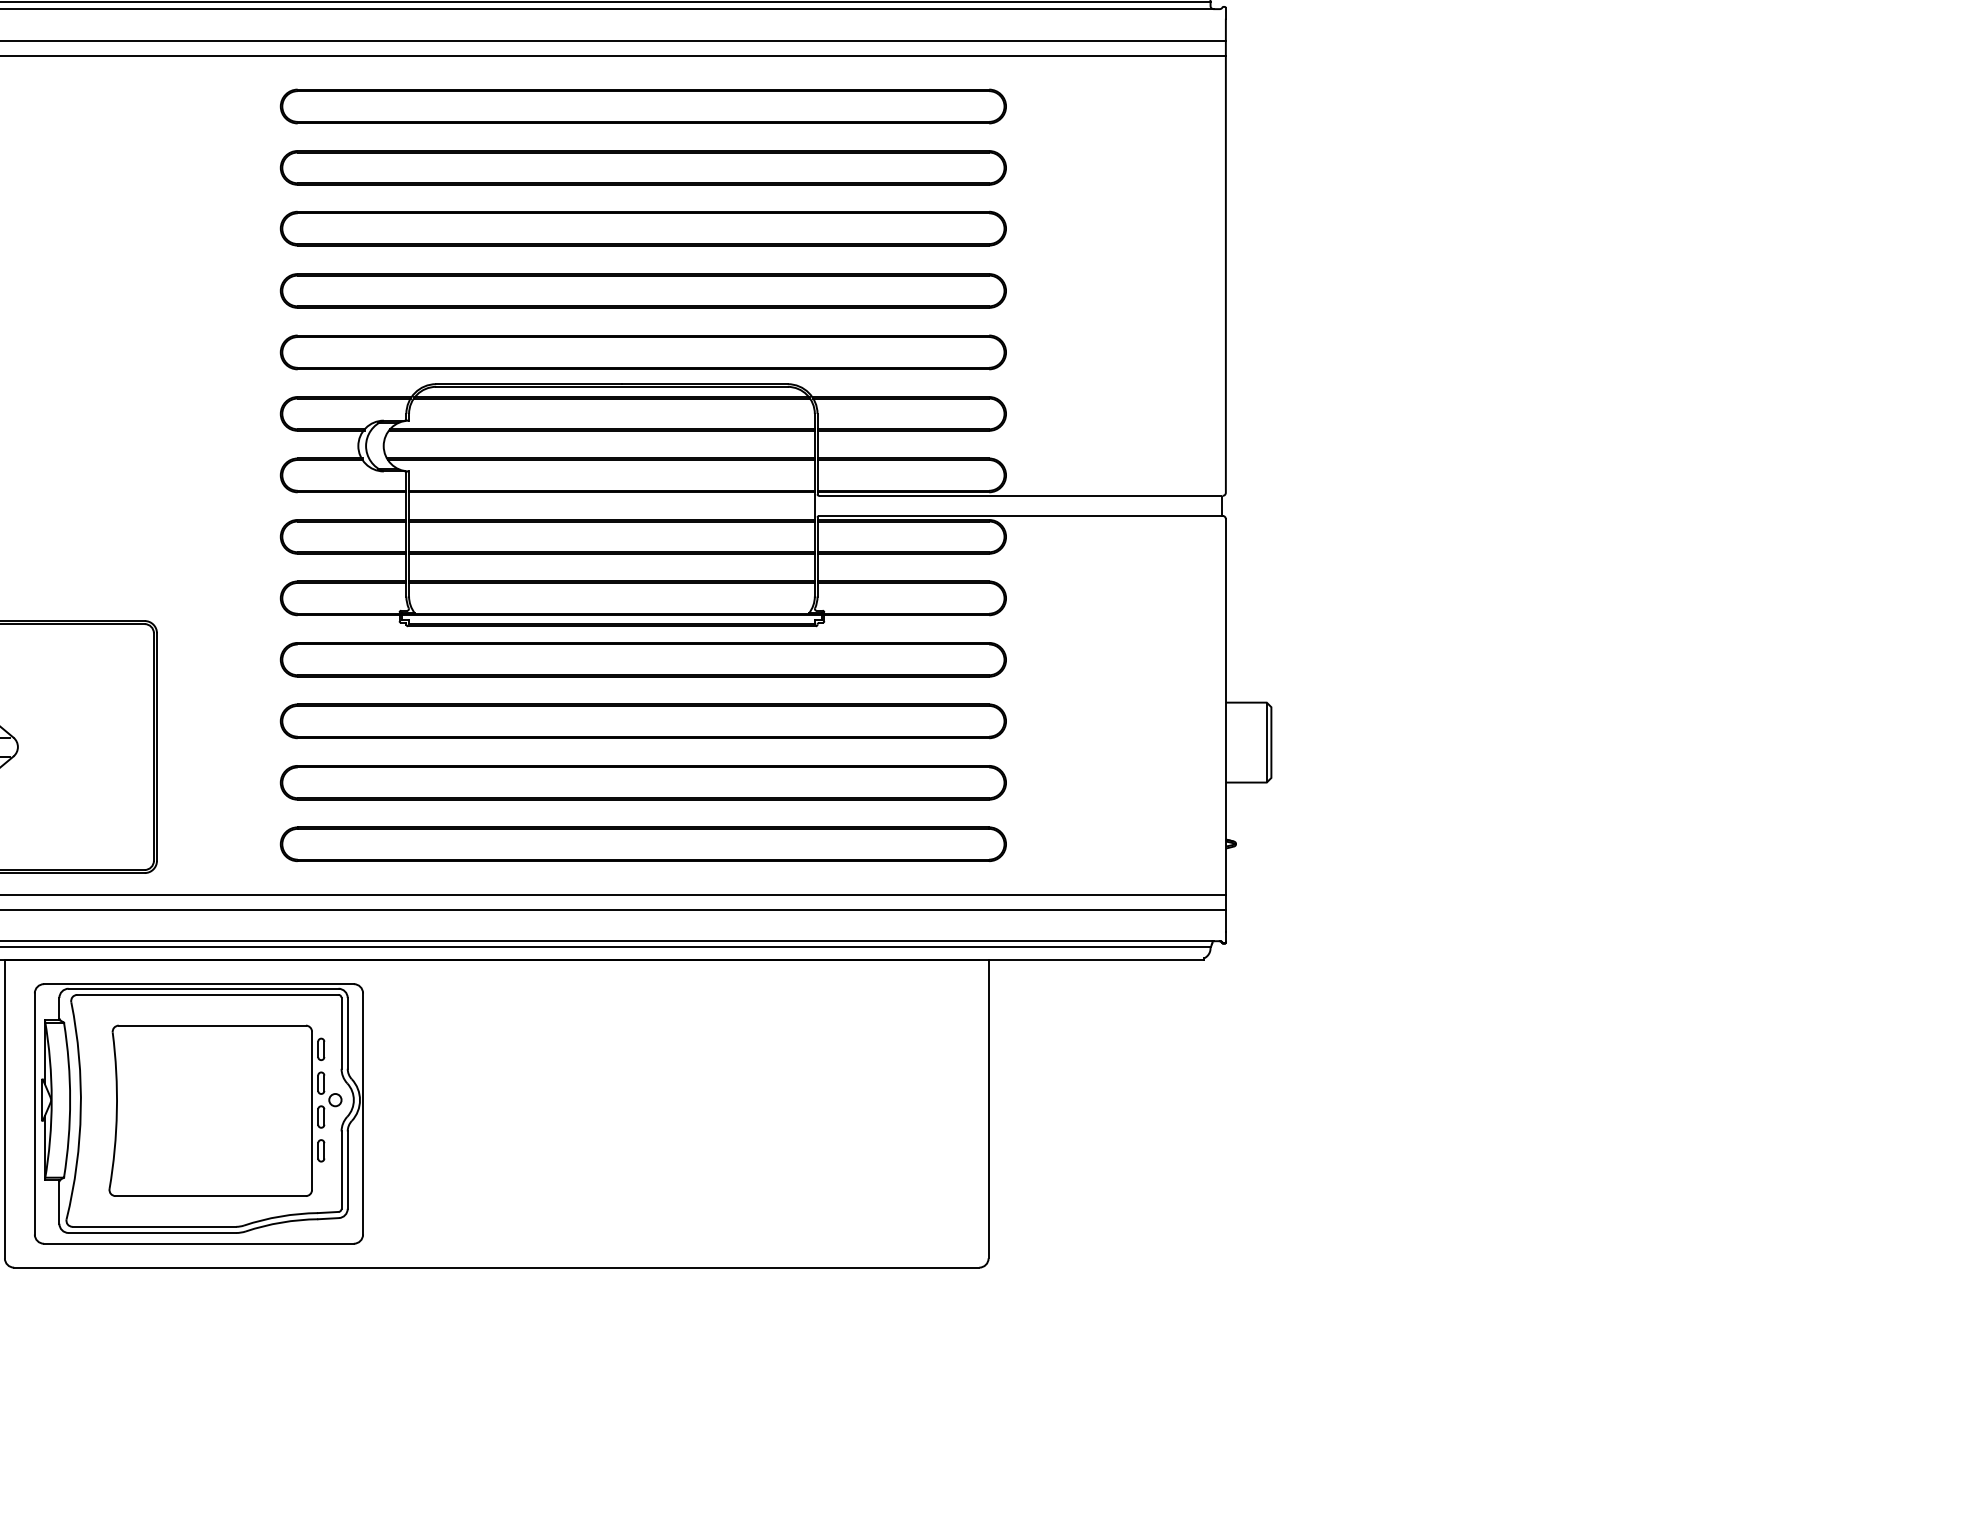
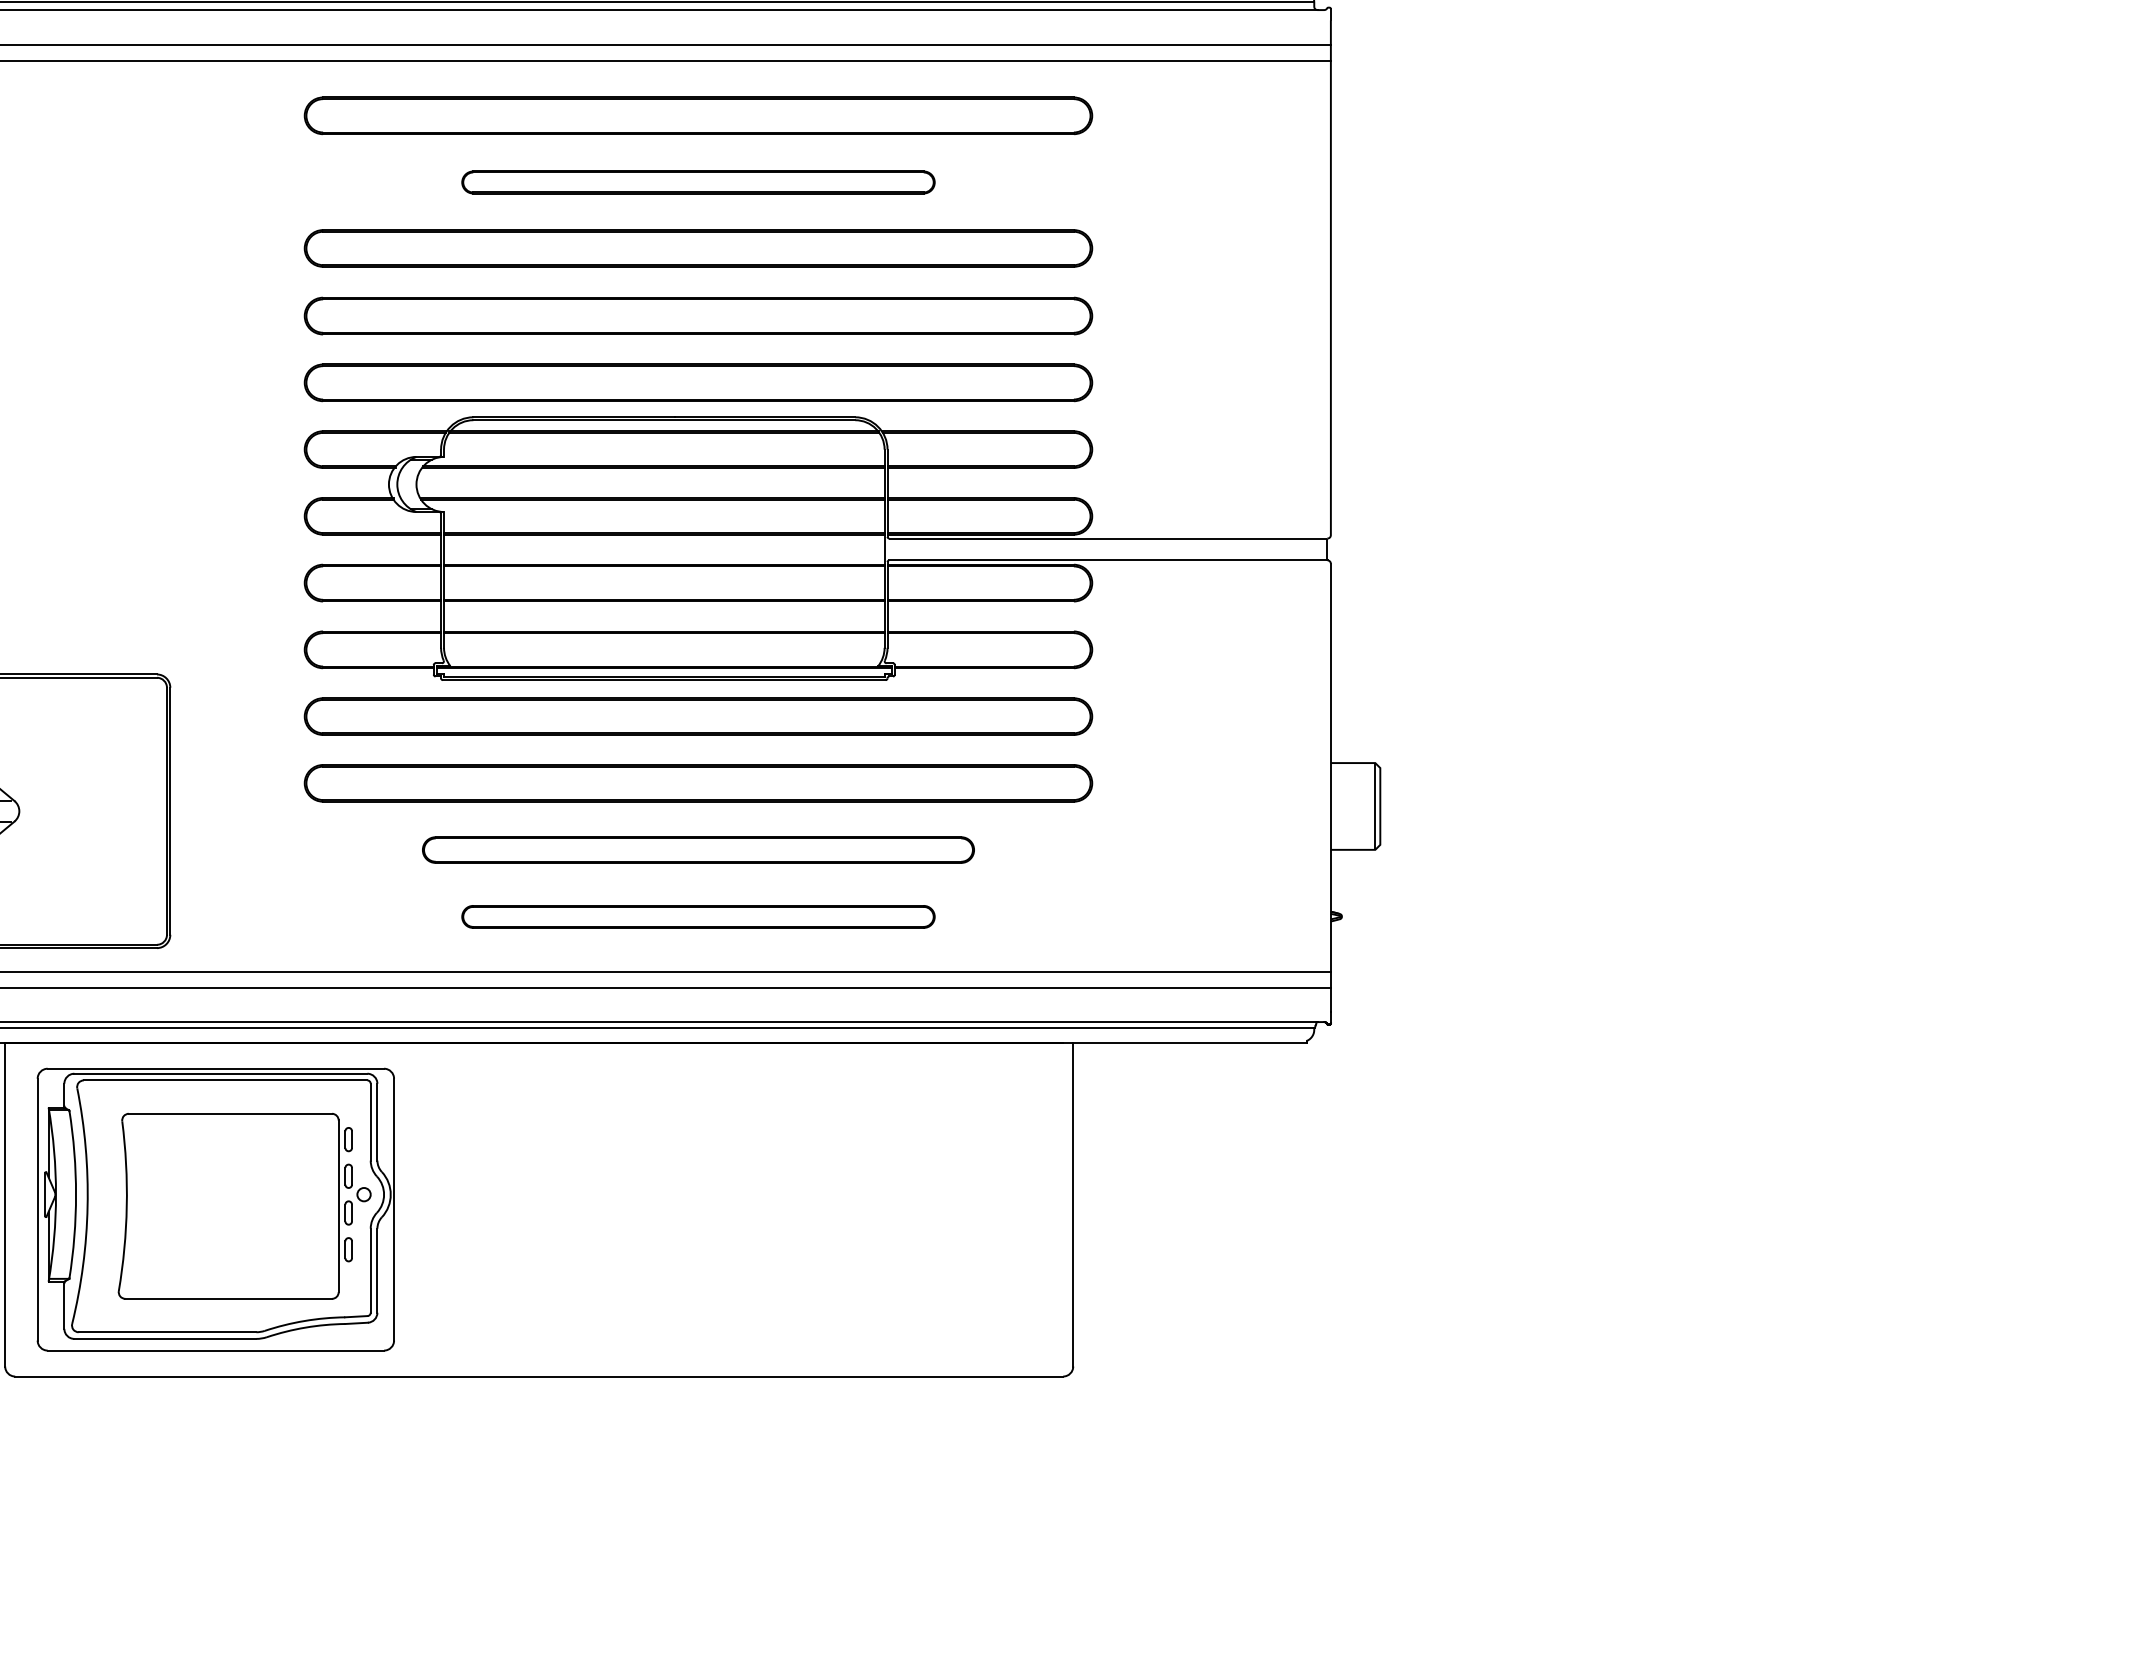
part: (643, 167) -> (698, 182), size x0.6
part: (643, 782) -> (698, 849), size x0.7
part: (643, 843) -> (698, 916), size x0.6

